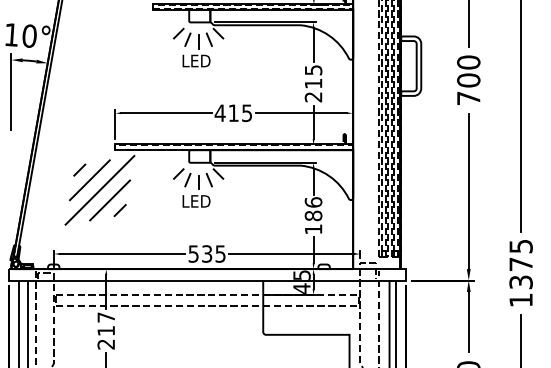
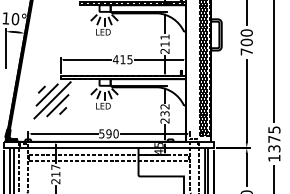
text: (312, 69) -> (164, 36), 215 -> 211
text: (312, 215) -> (164, 113), 186 -> 232
text: (213, 253) -> (112, 133), 535 -> 590

